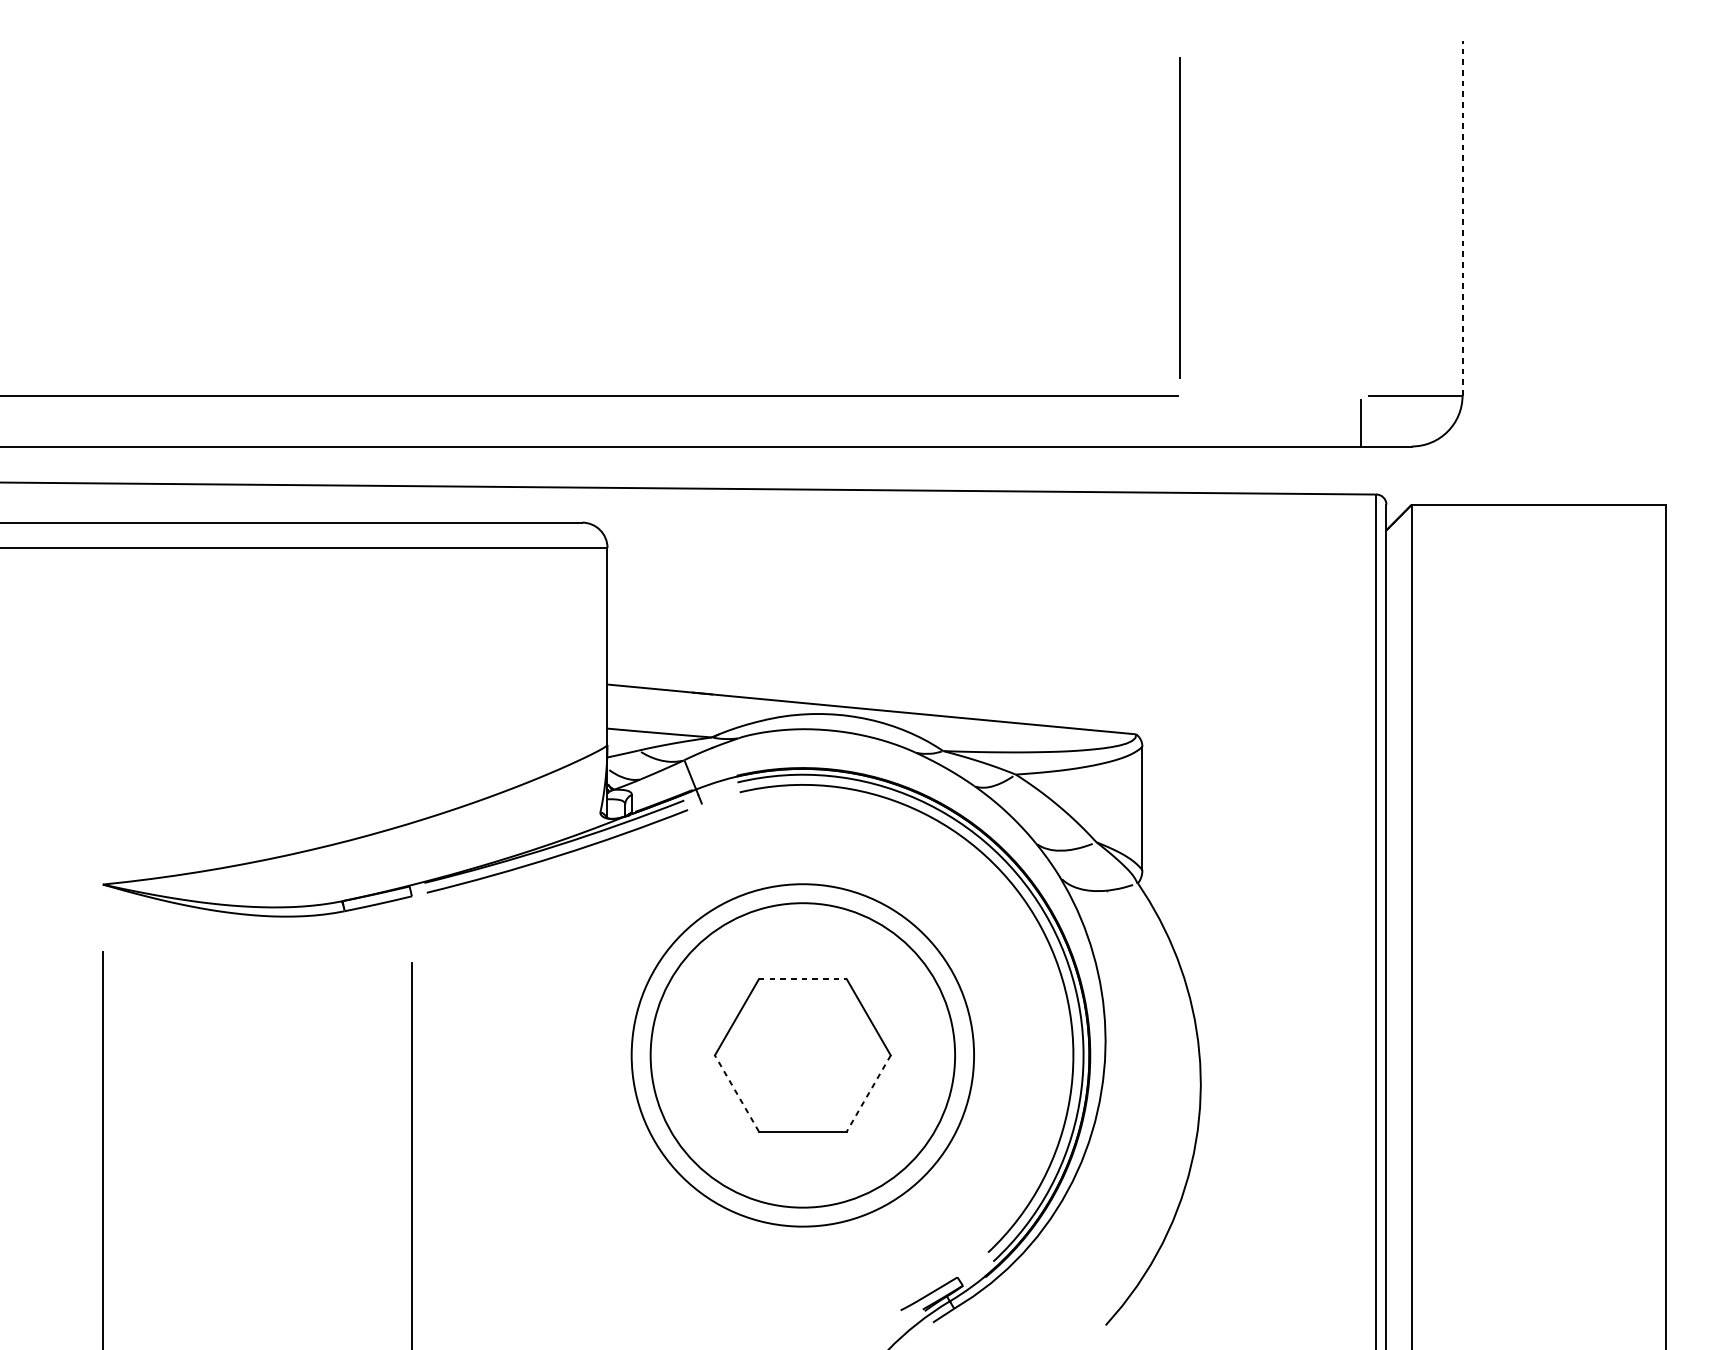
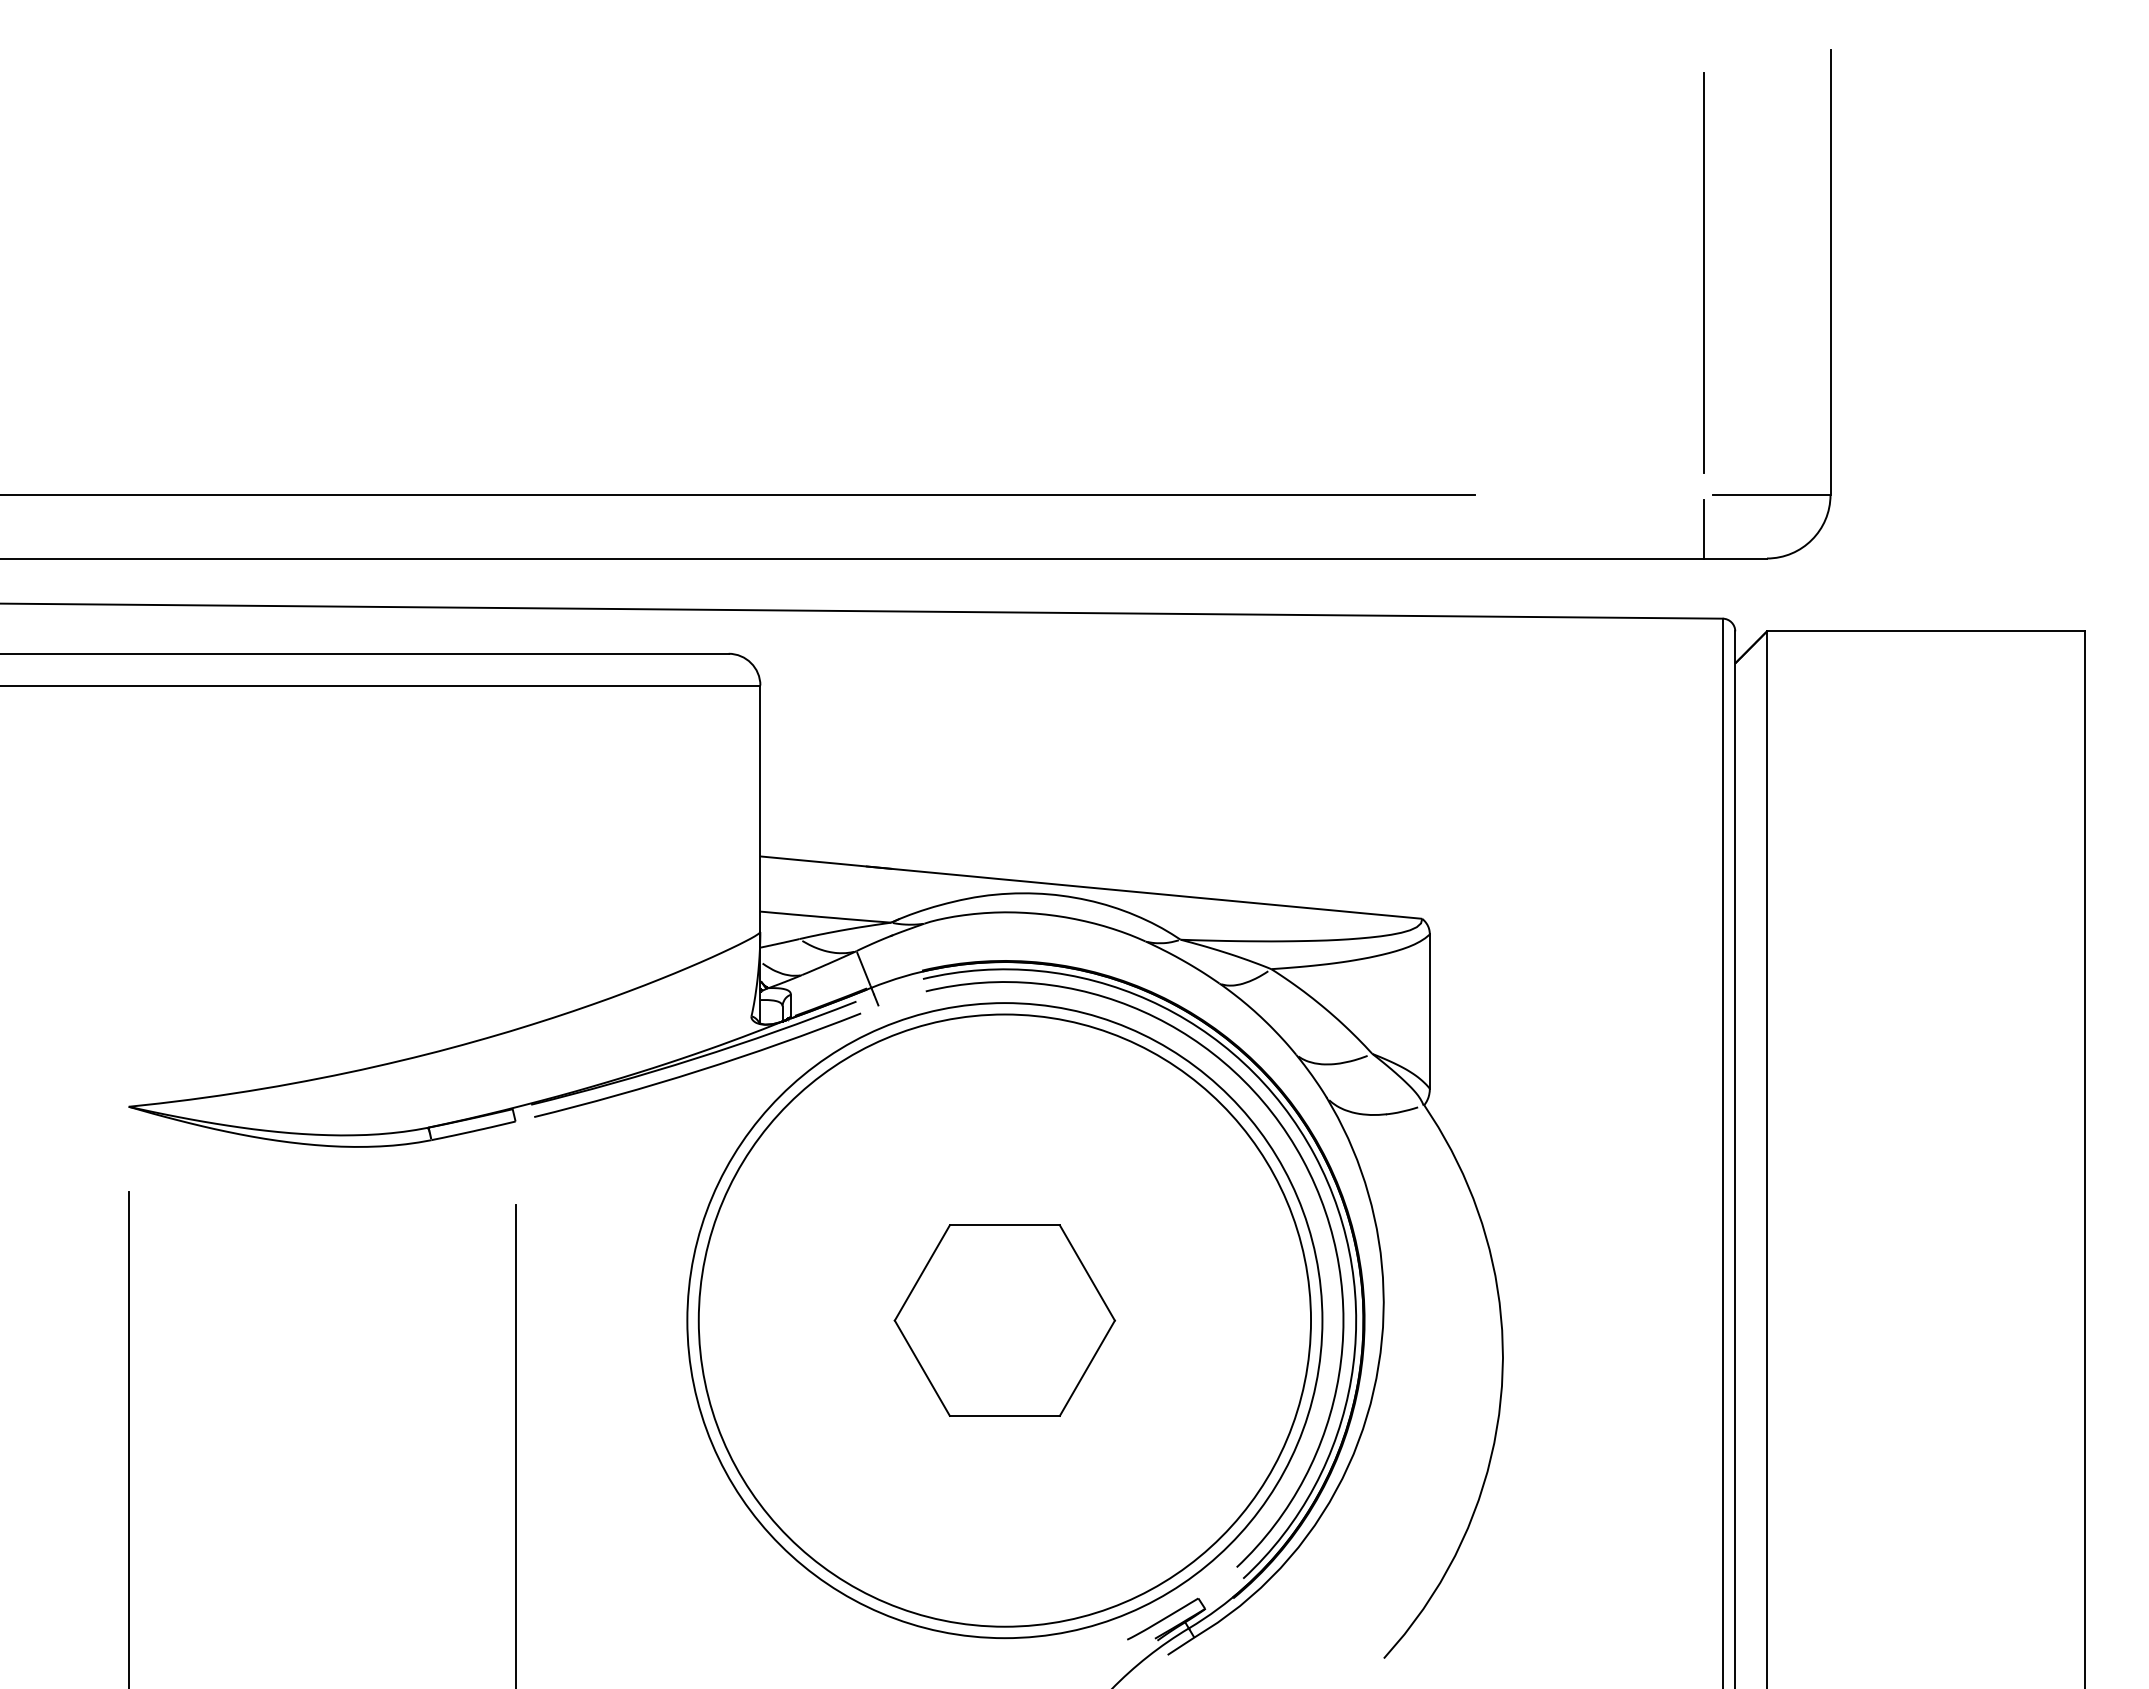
line: (1179, 217) -> (1703, 272), moved
line: (1462, 217) -> (1830, 272), dashed -> solid
line: (803, 979) -> (1005, 1225), dashed -> solid
circle: (802, 1055) -> (1004, 1320), size x1.43
circle: (802, 1055) -> (1004, 1320), size x1.67
line: (737, 1093) -> (922, 1368), dashed -> solid
line: (868, 1093) -> (1087, 1368), dashed -> solid

